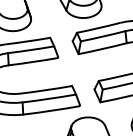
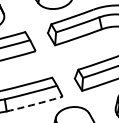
arc: (51, 110) -> (34, 104), solid -> dashed

